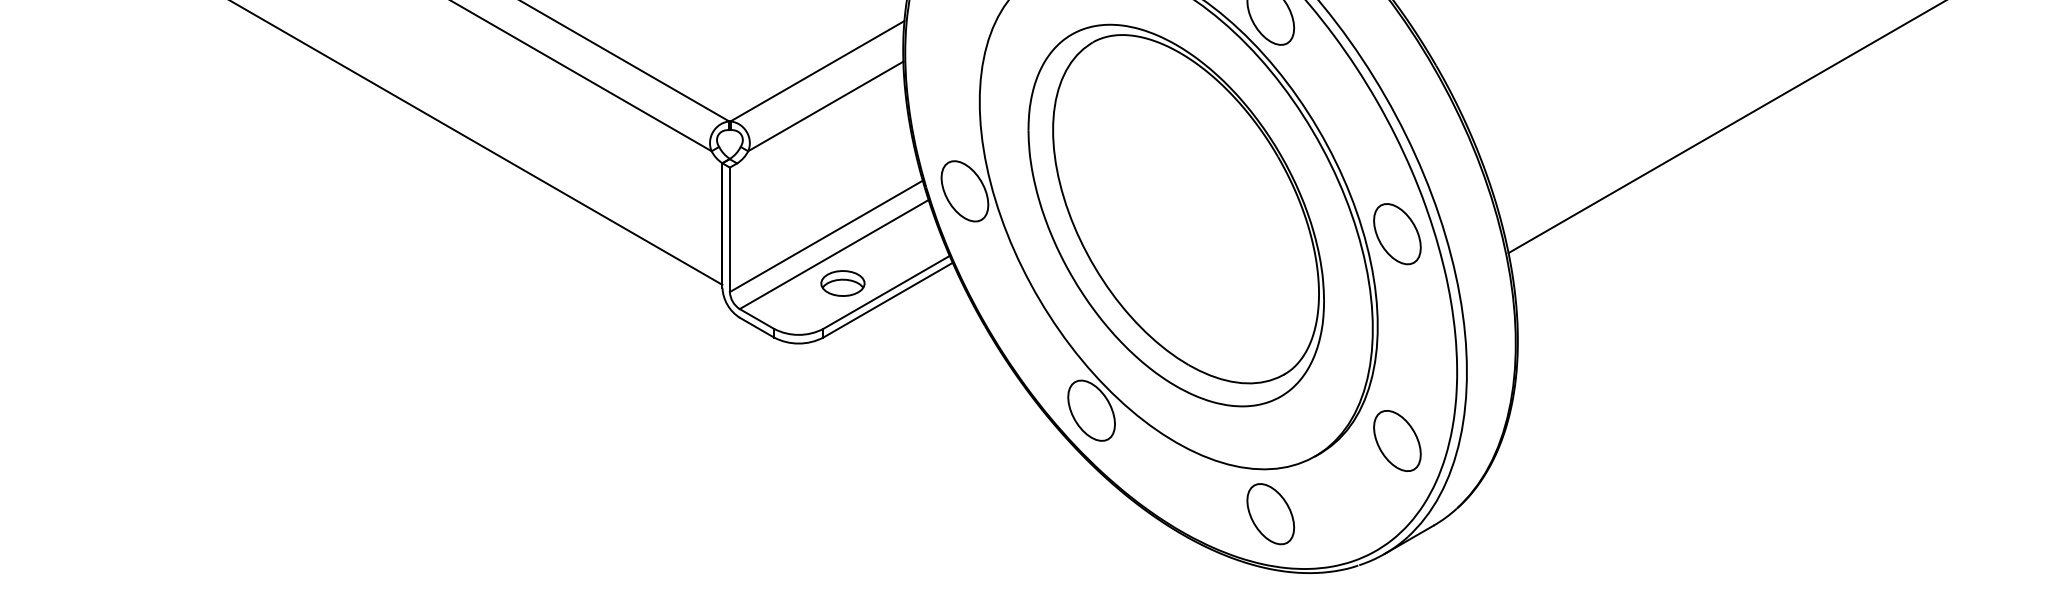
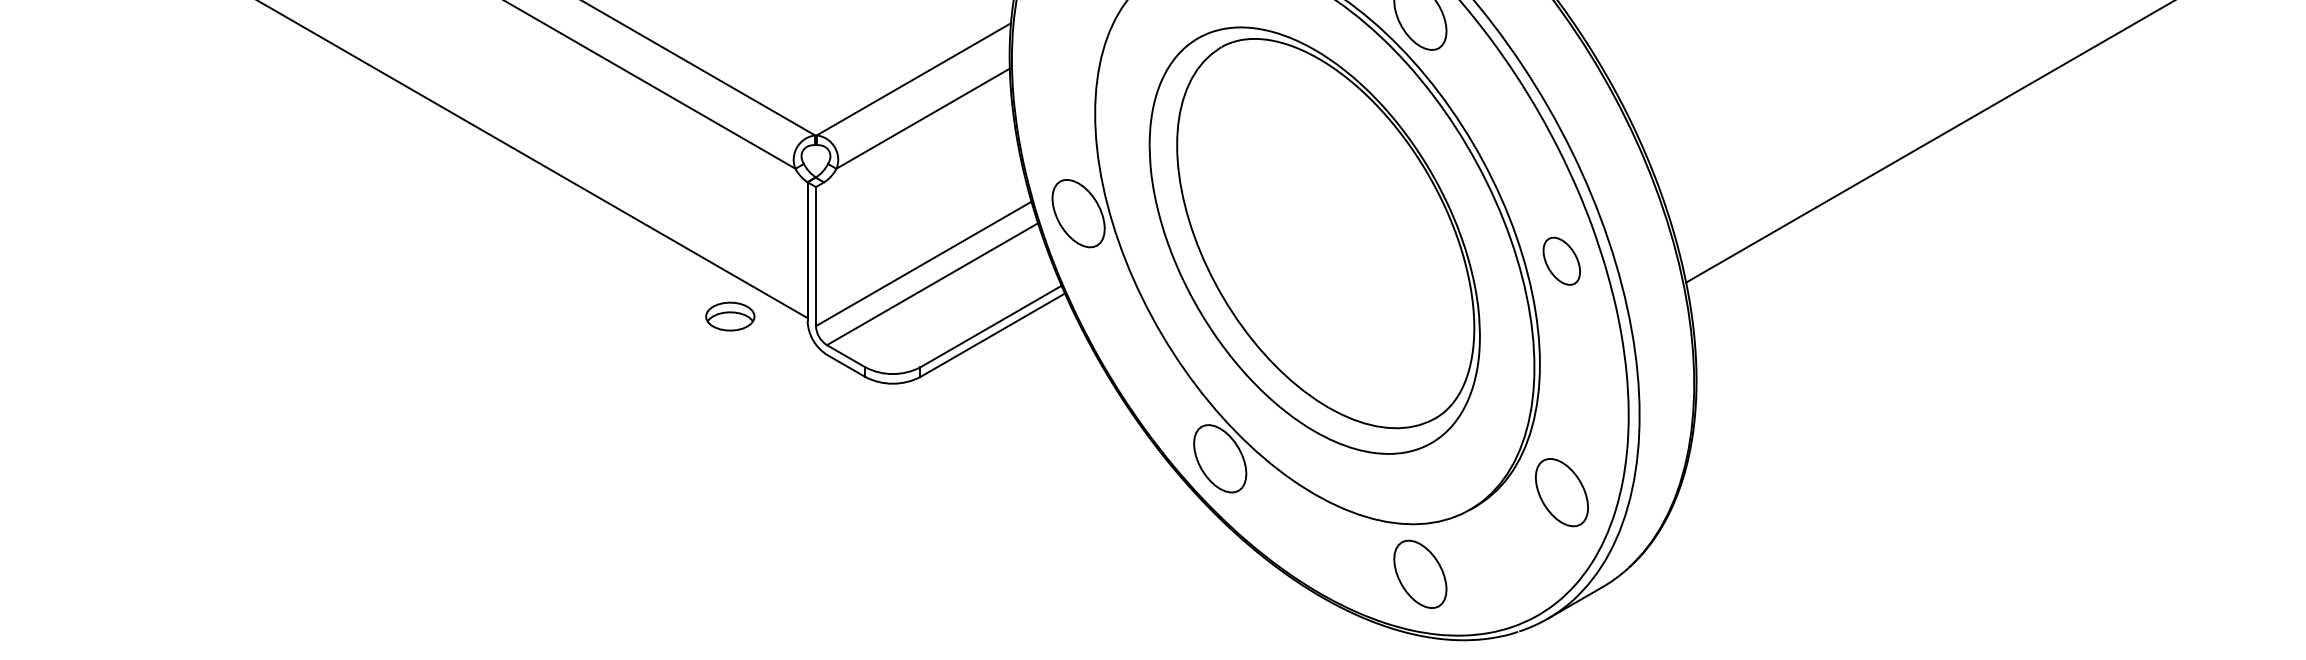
part: (1397, 233) -> (1561, 260), size x0.7
part: (843, 283) -> (730, 316), moved

